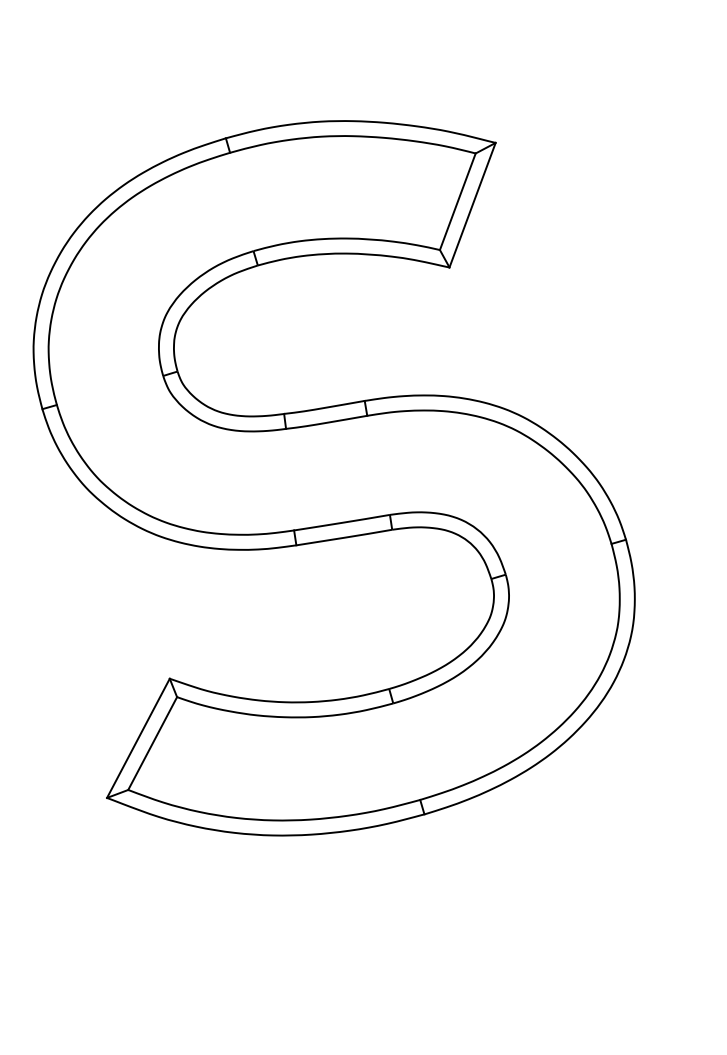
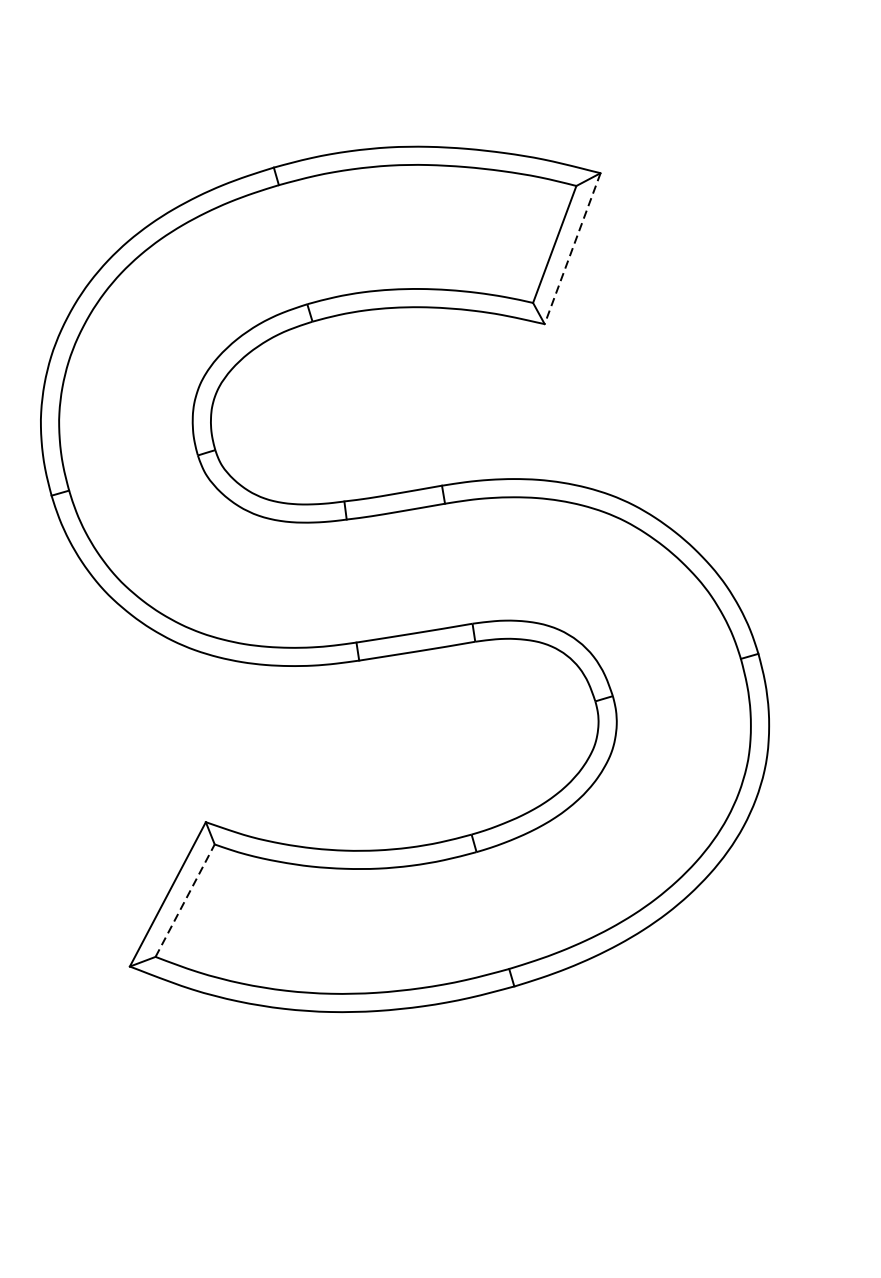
line: (472, 205) -> (572, 248), solid -> dashed
line: (152, 743) -> (184, 900), solid -> dashed

